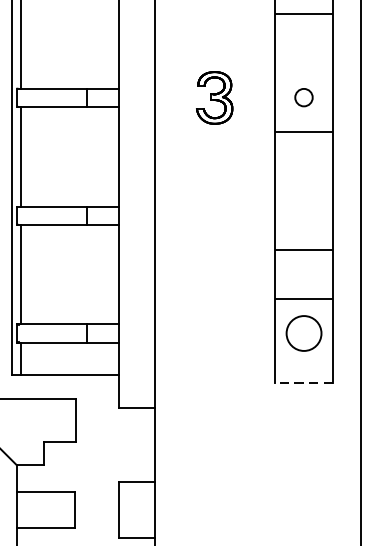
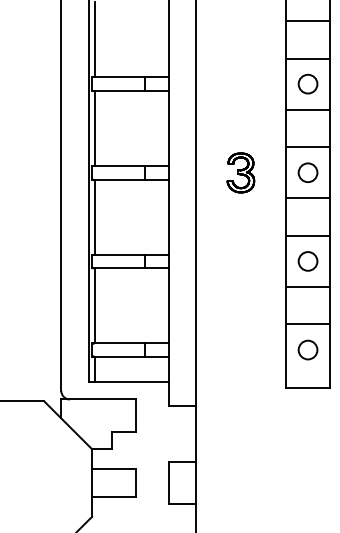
line: (303, 64) -> (307, 147), added
circle: (303, 97) -> (307, 172), size x1.43
line: (303, 181) -> (307, 235), added
circle: (303, 215) -> (307, 261), added
circle: (303, 332) -> (307, 349), size x0.71
line: (304, 383) -> (308, 387), dashed -> solid

